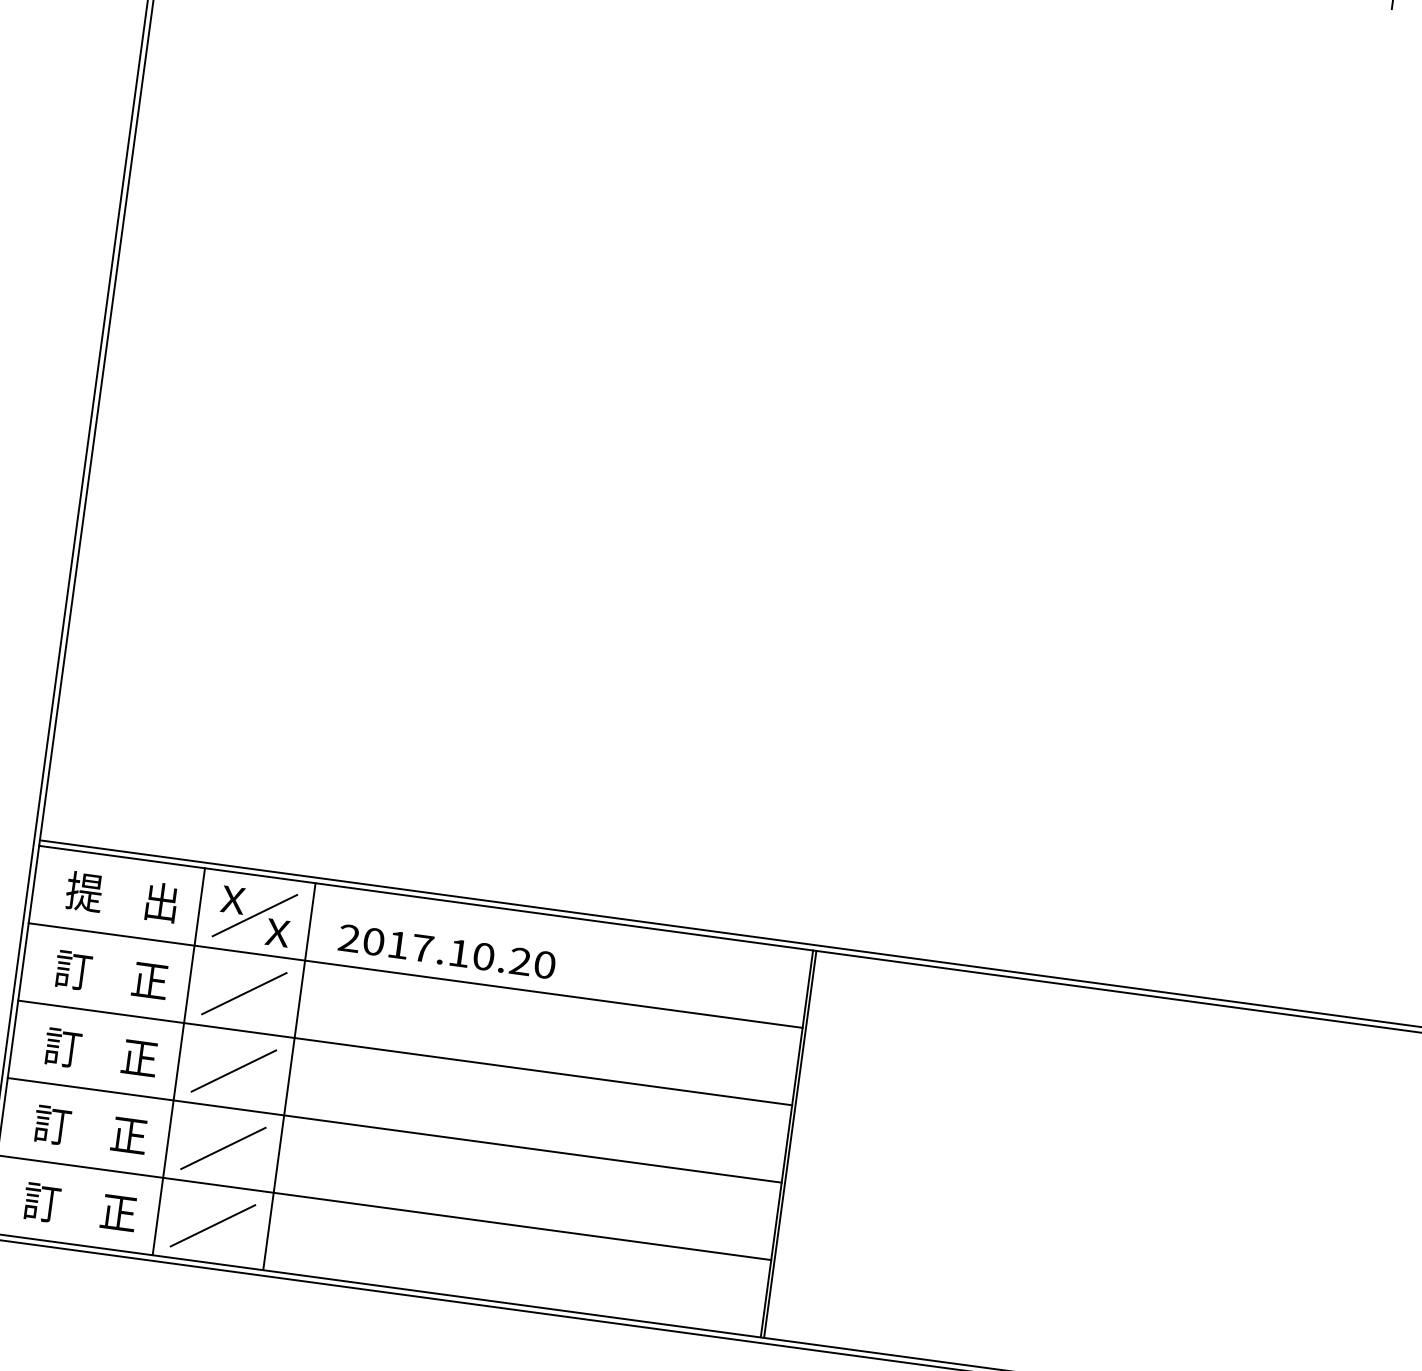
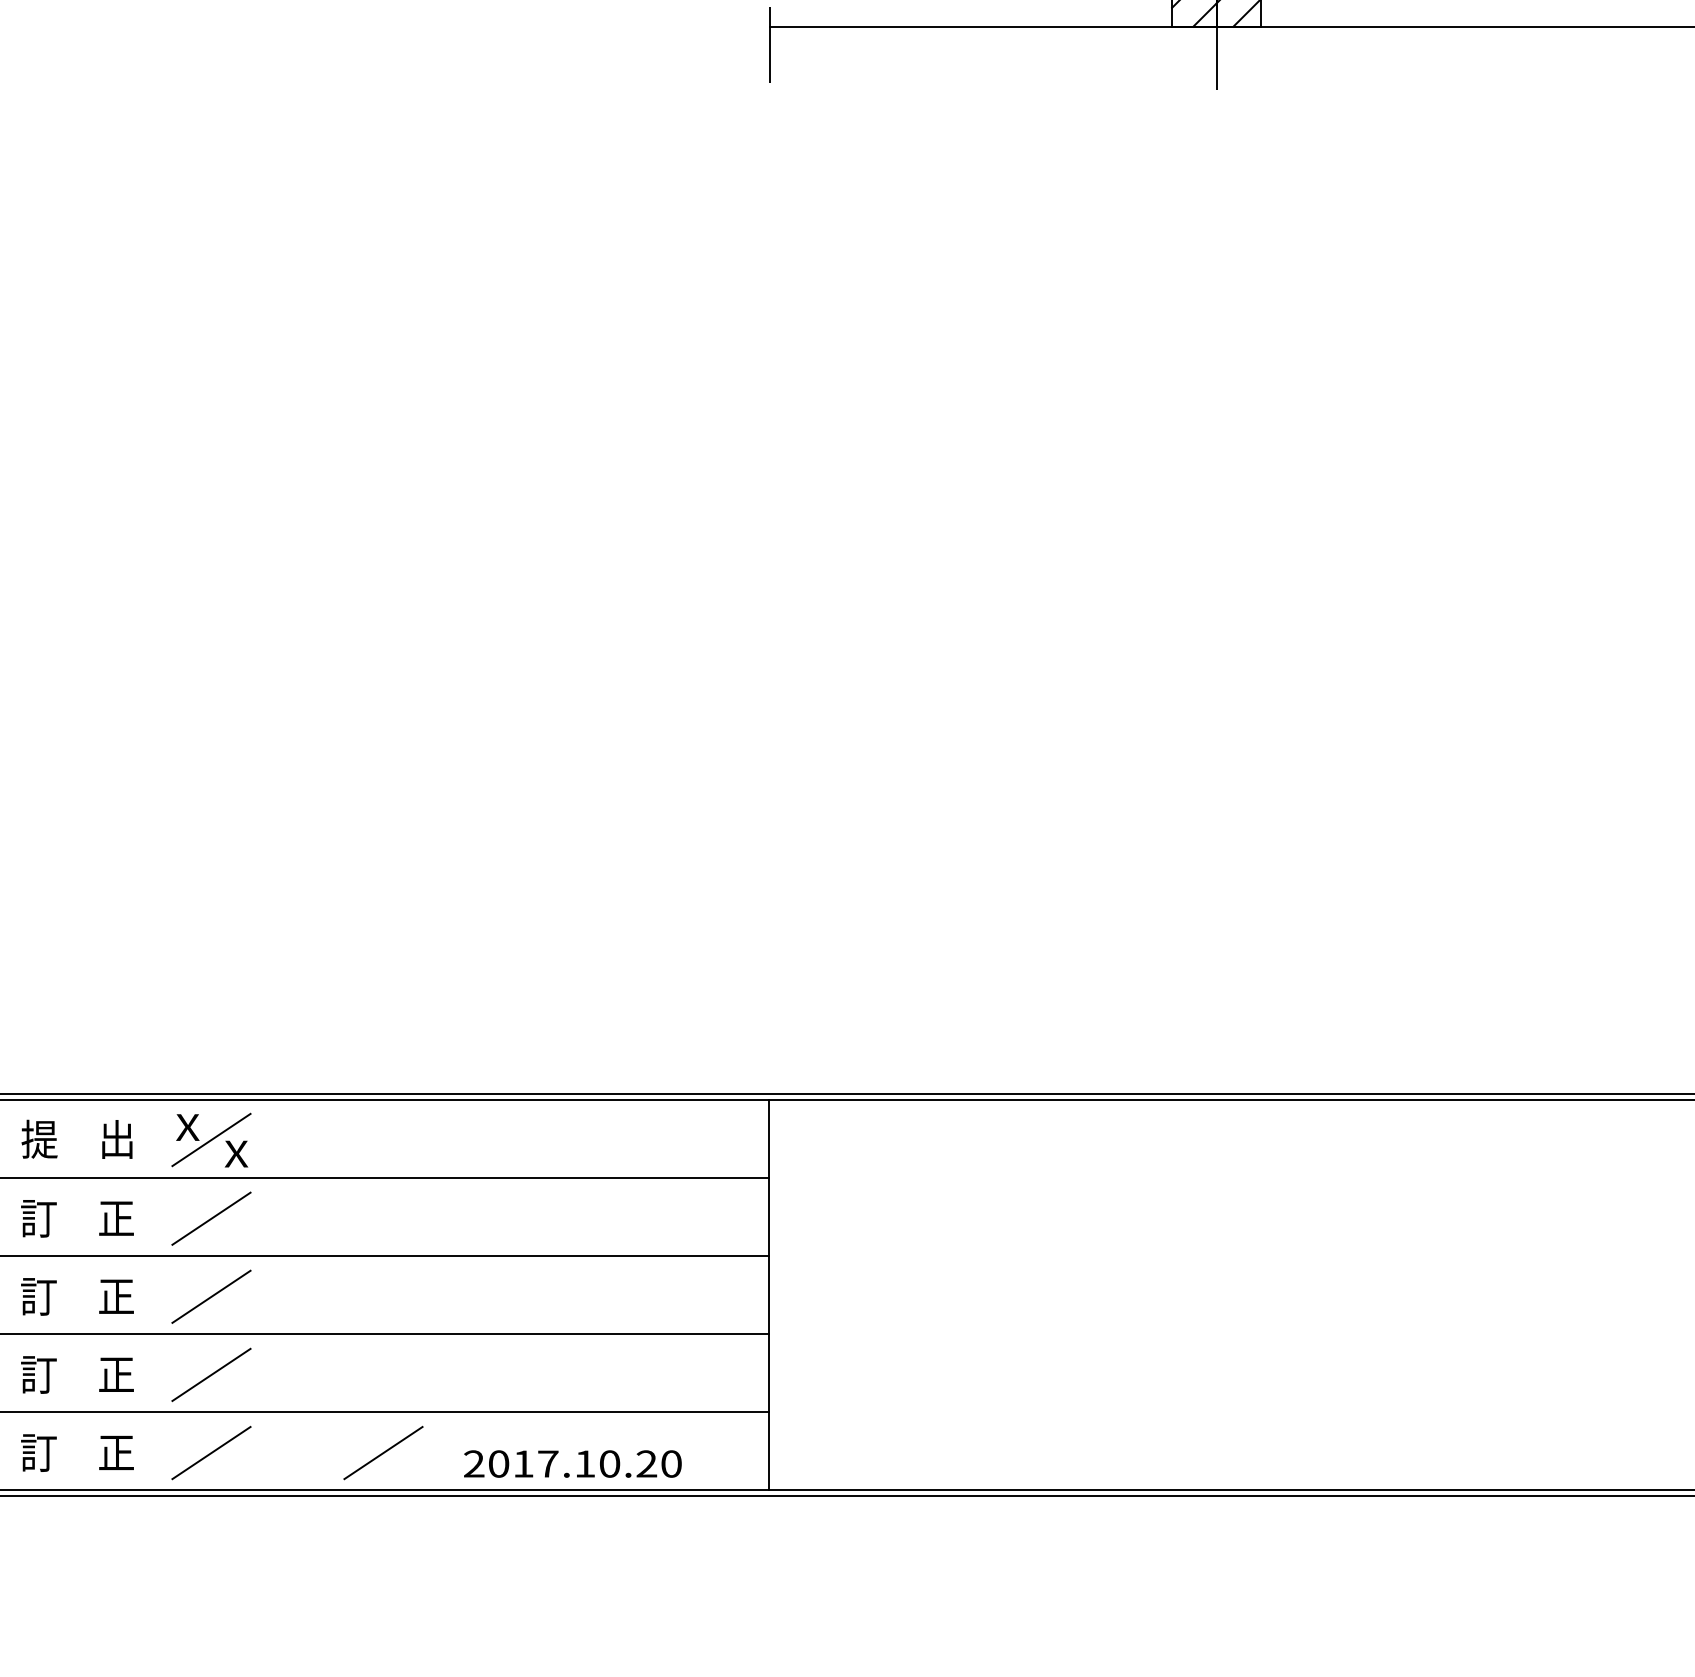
text: (446, 951) -> (572, 1463), moved
line: (178, 1061) -> (155, 1294), removed
line: (289, 1076) -> (267, 1294), removed
line: (790, 1143) -> (772, 1294), removed
line: (383, 1248) -> (383, 1452), added

